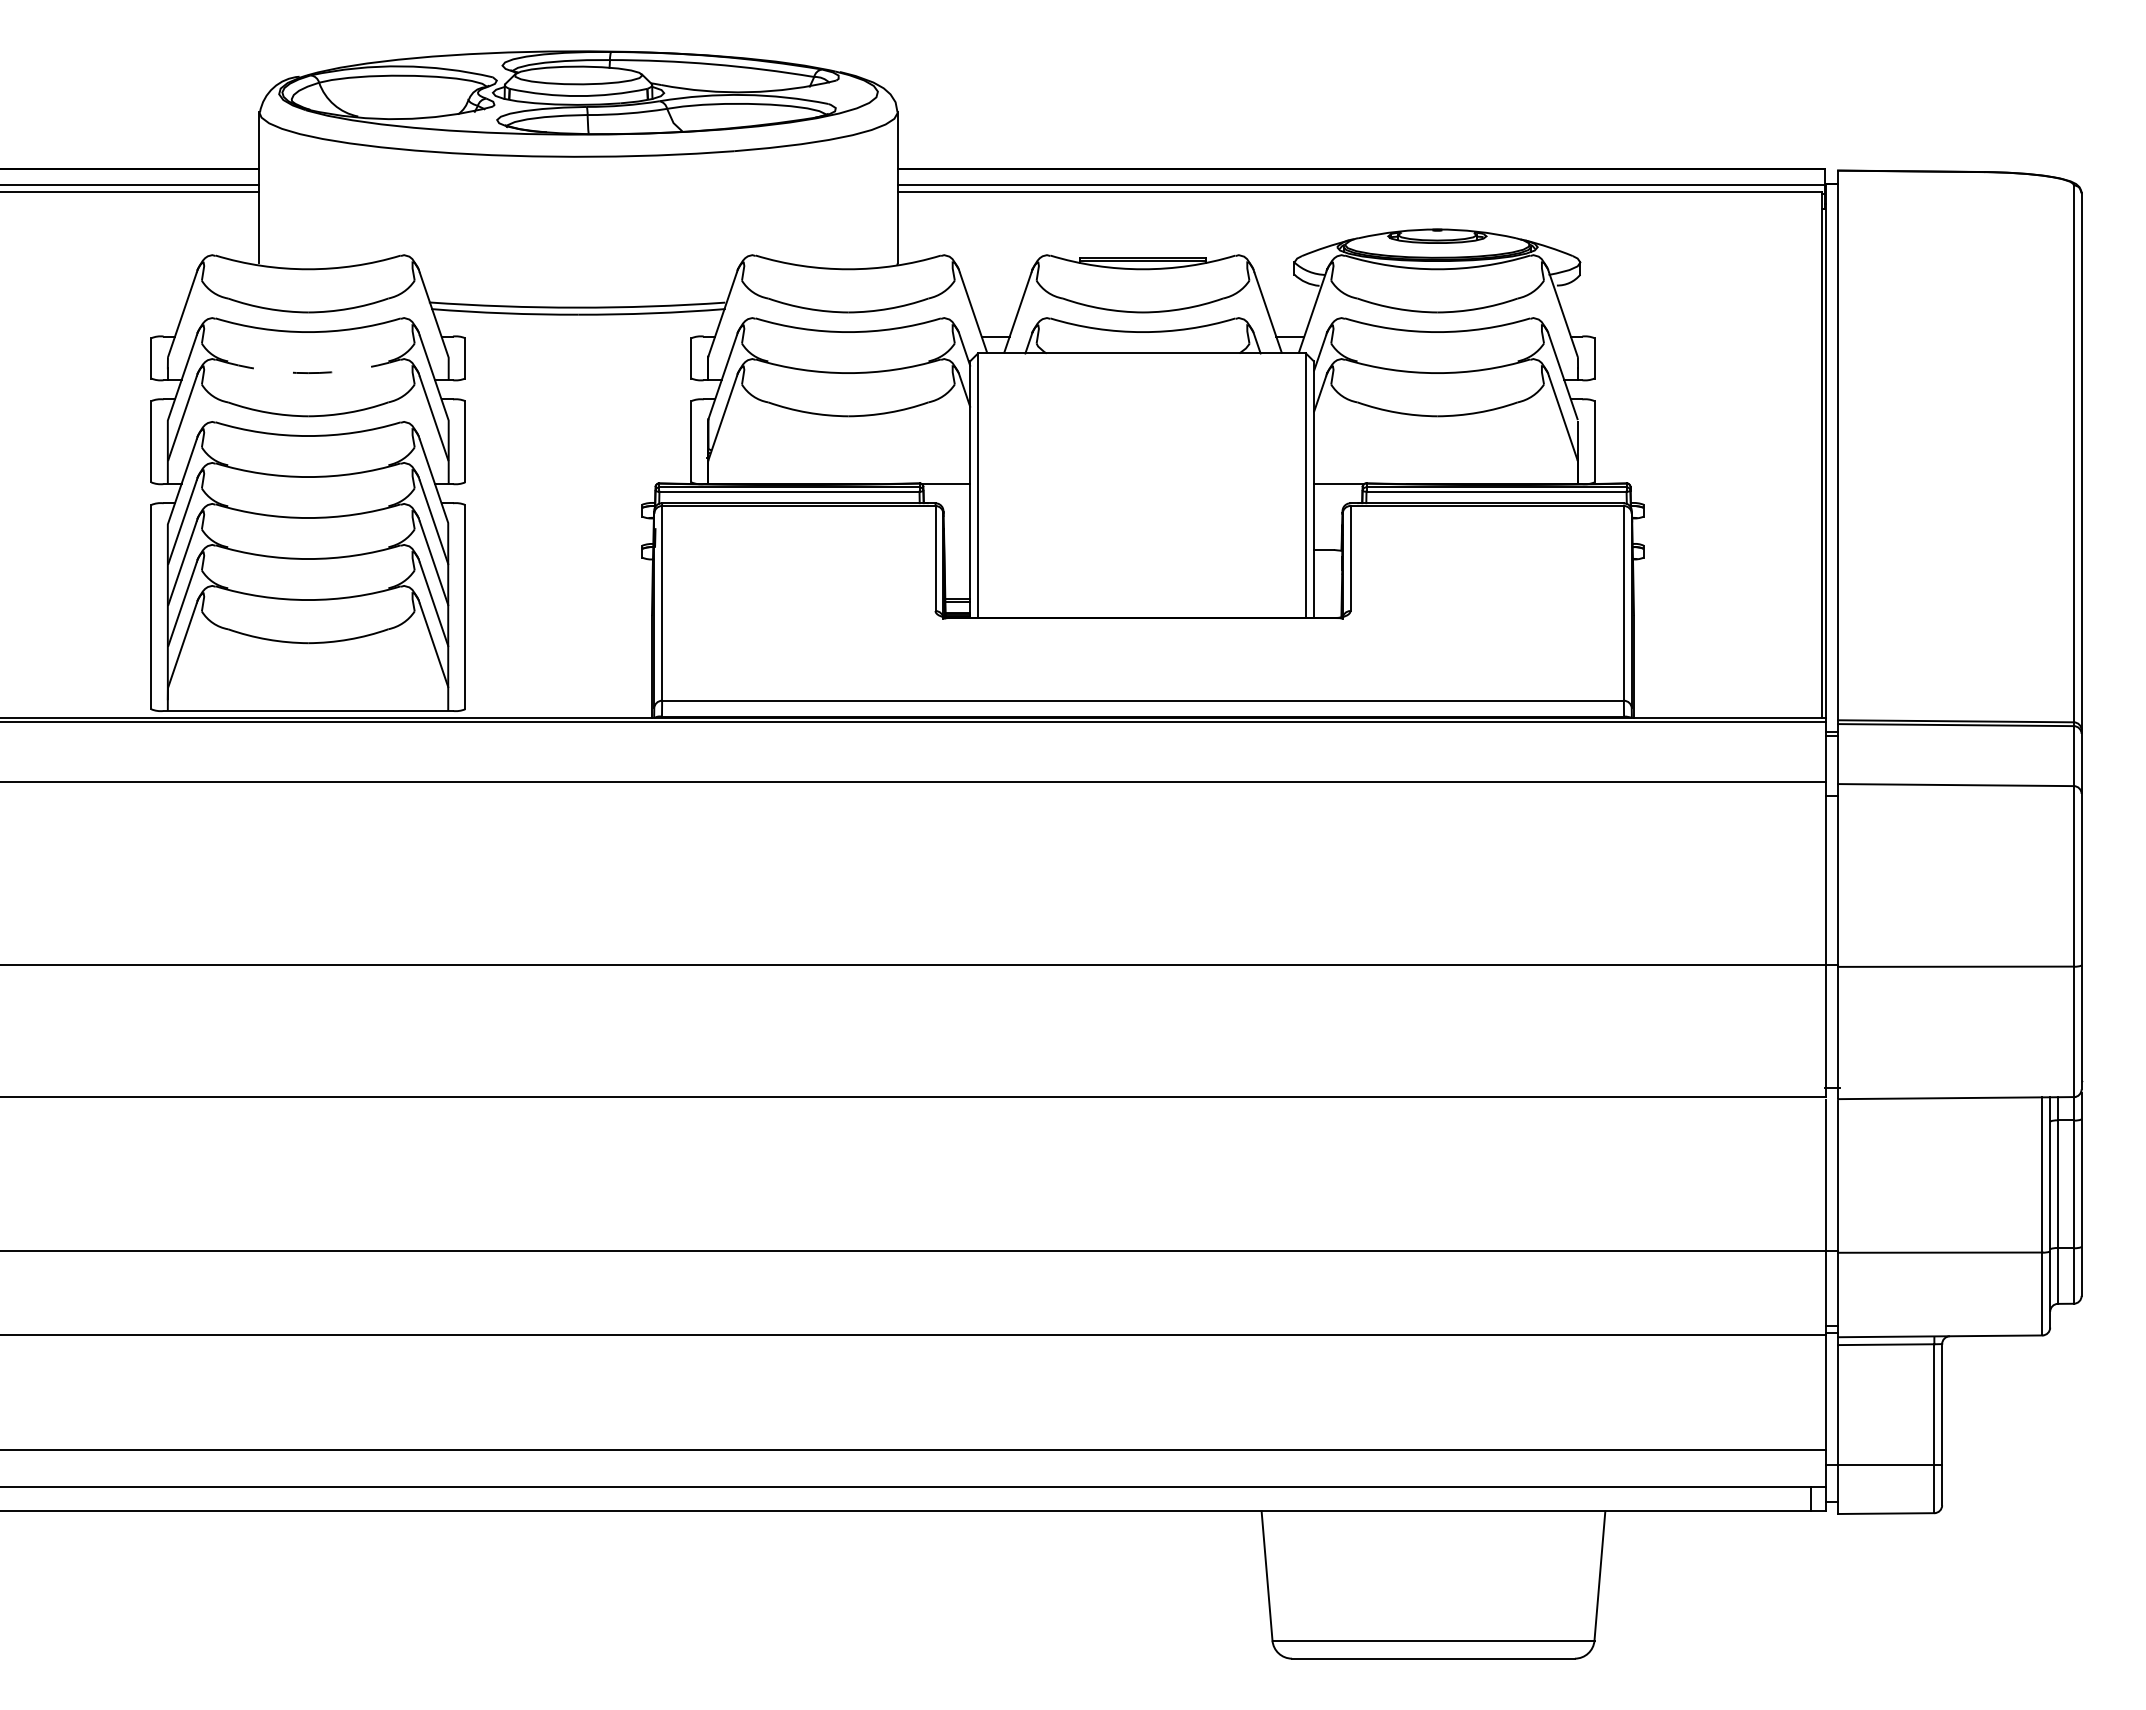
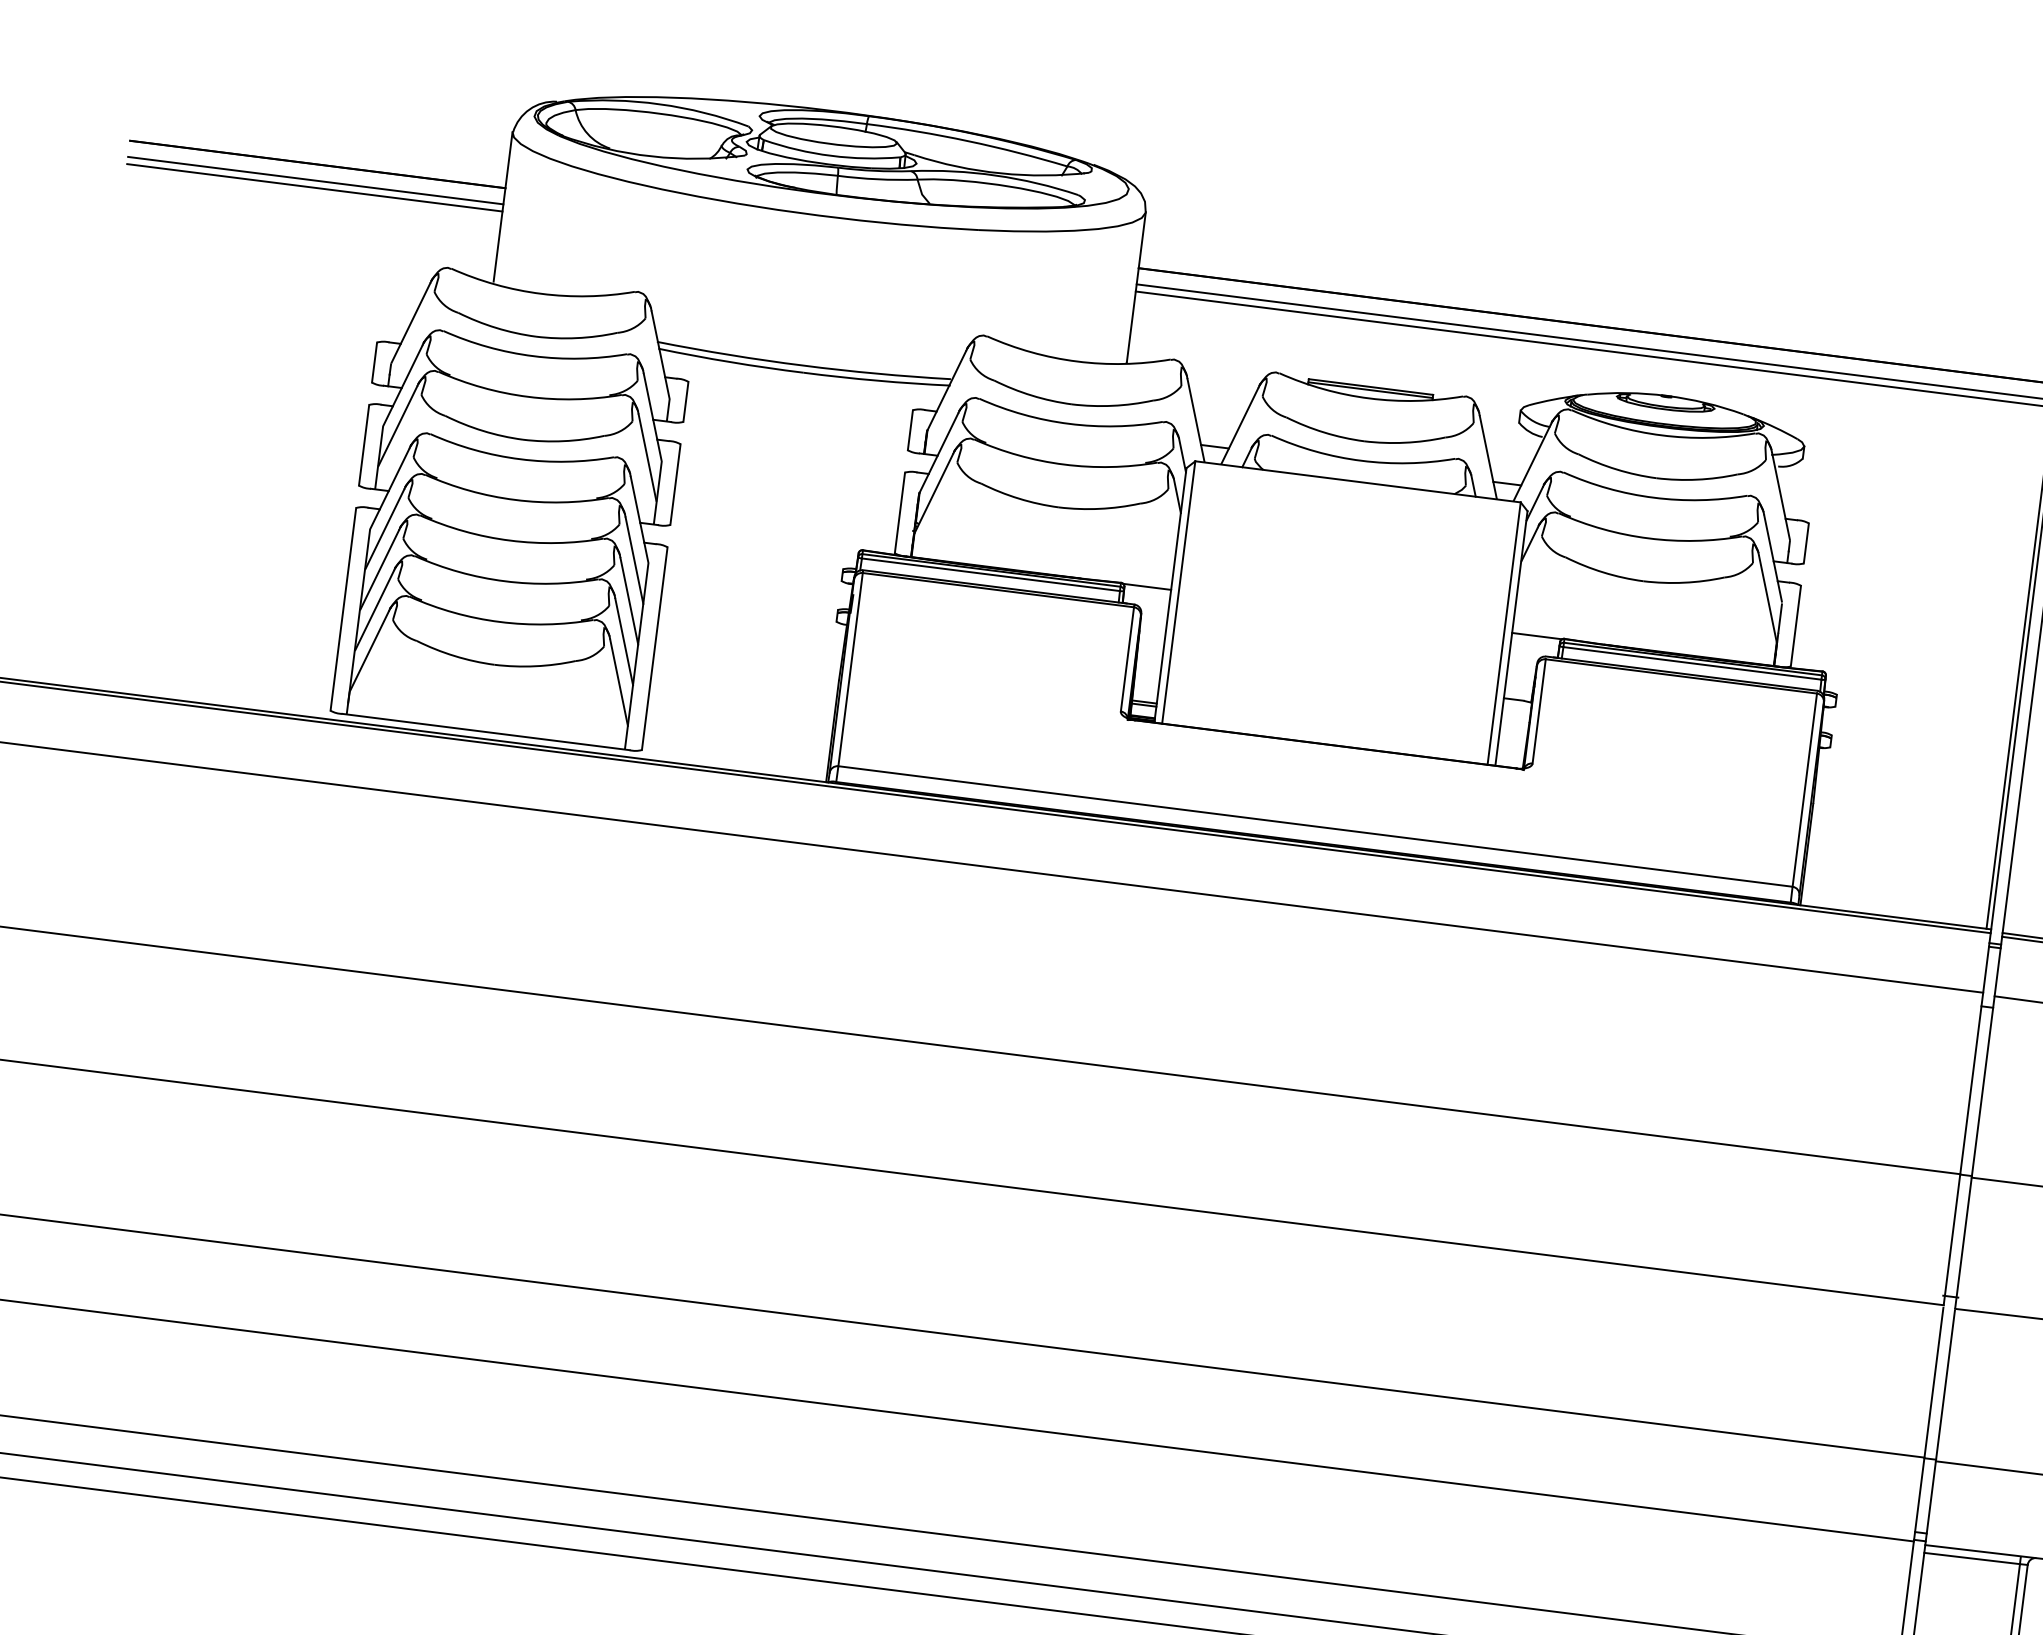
arc: (308, 373) -> (528, 397), dashed -> solid

